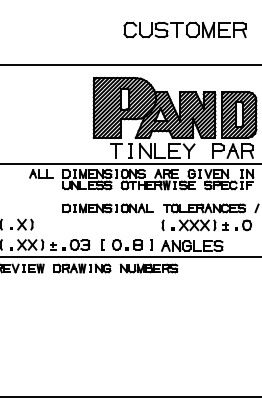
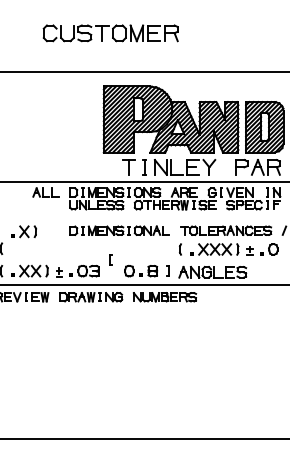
part: (184, 30) -> (110, 33), moved
part: (22, 224) -> (24, 231), moved
part: (102, 244) -> (110, 259), moved

